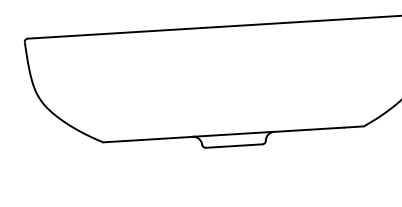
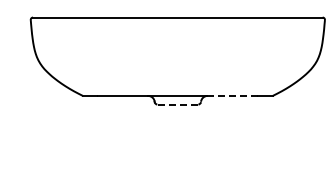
line: (308, 130) -> (232, 96), solid -> dashed
line: (233, 146) -> (177, 104), solid -> dashed

